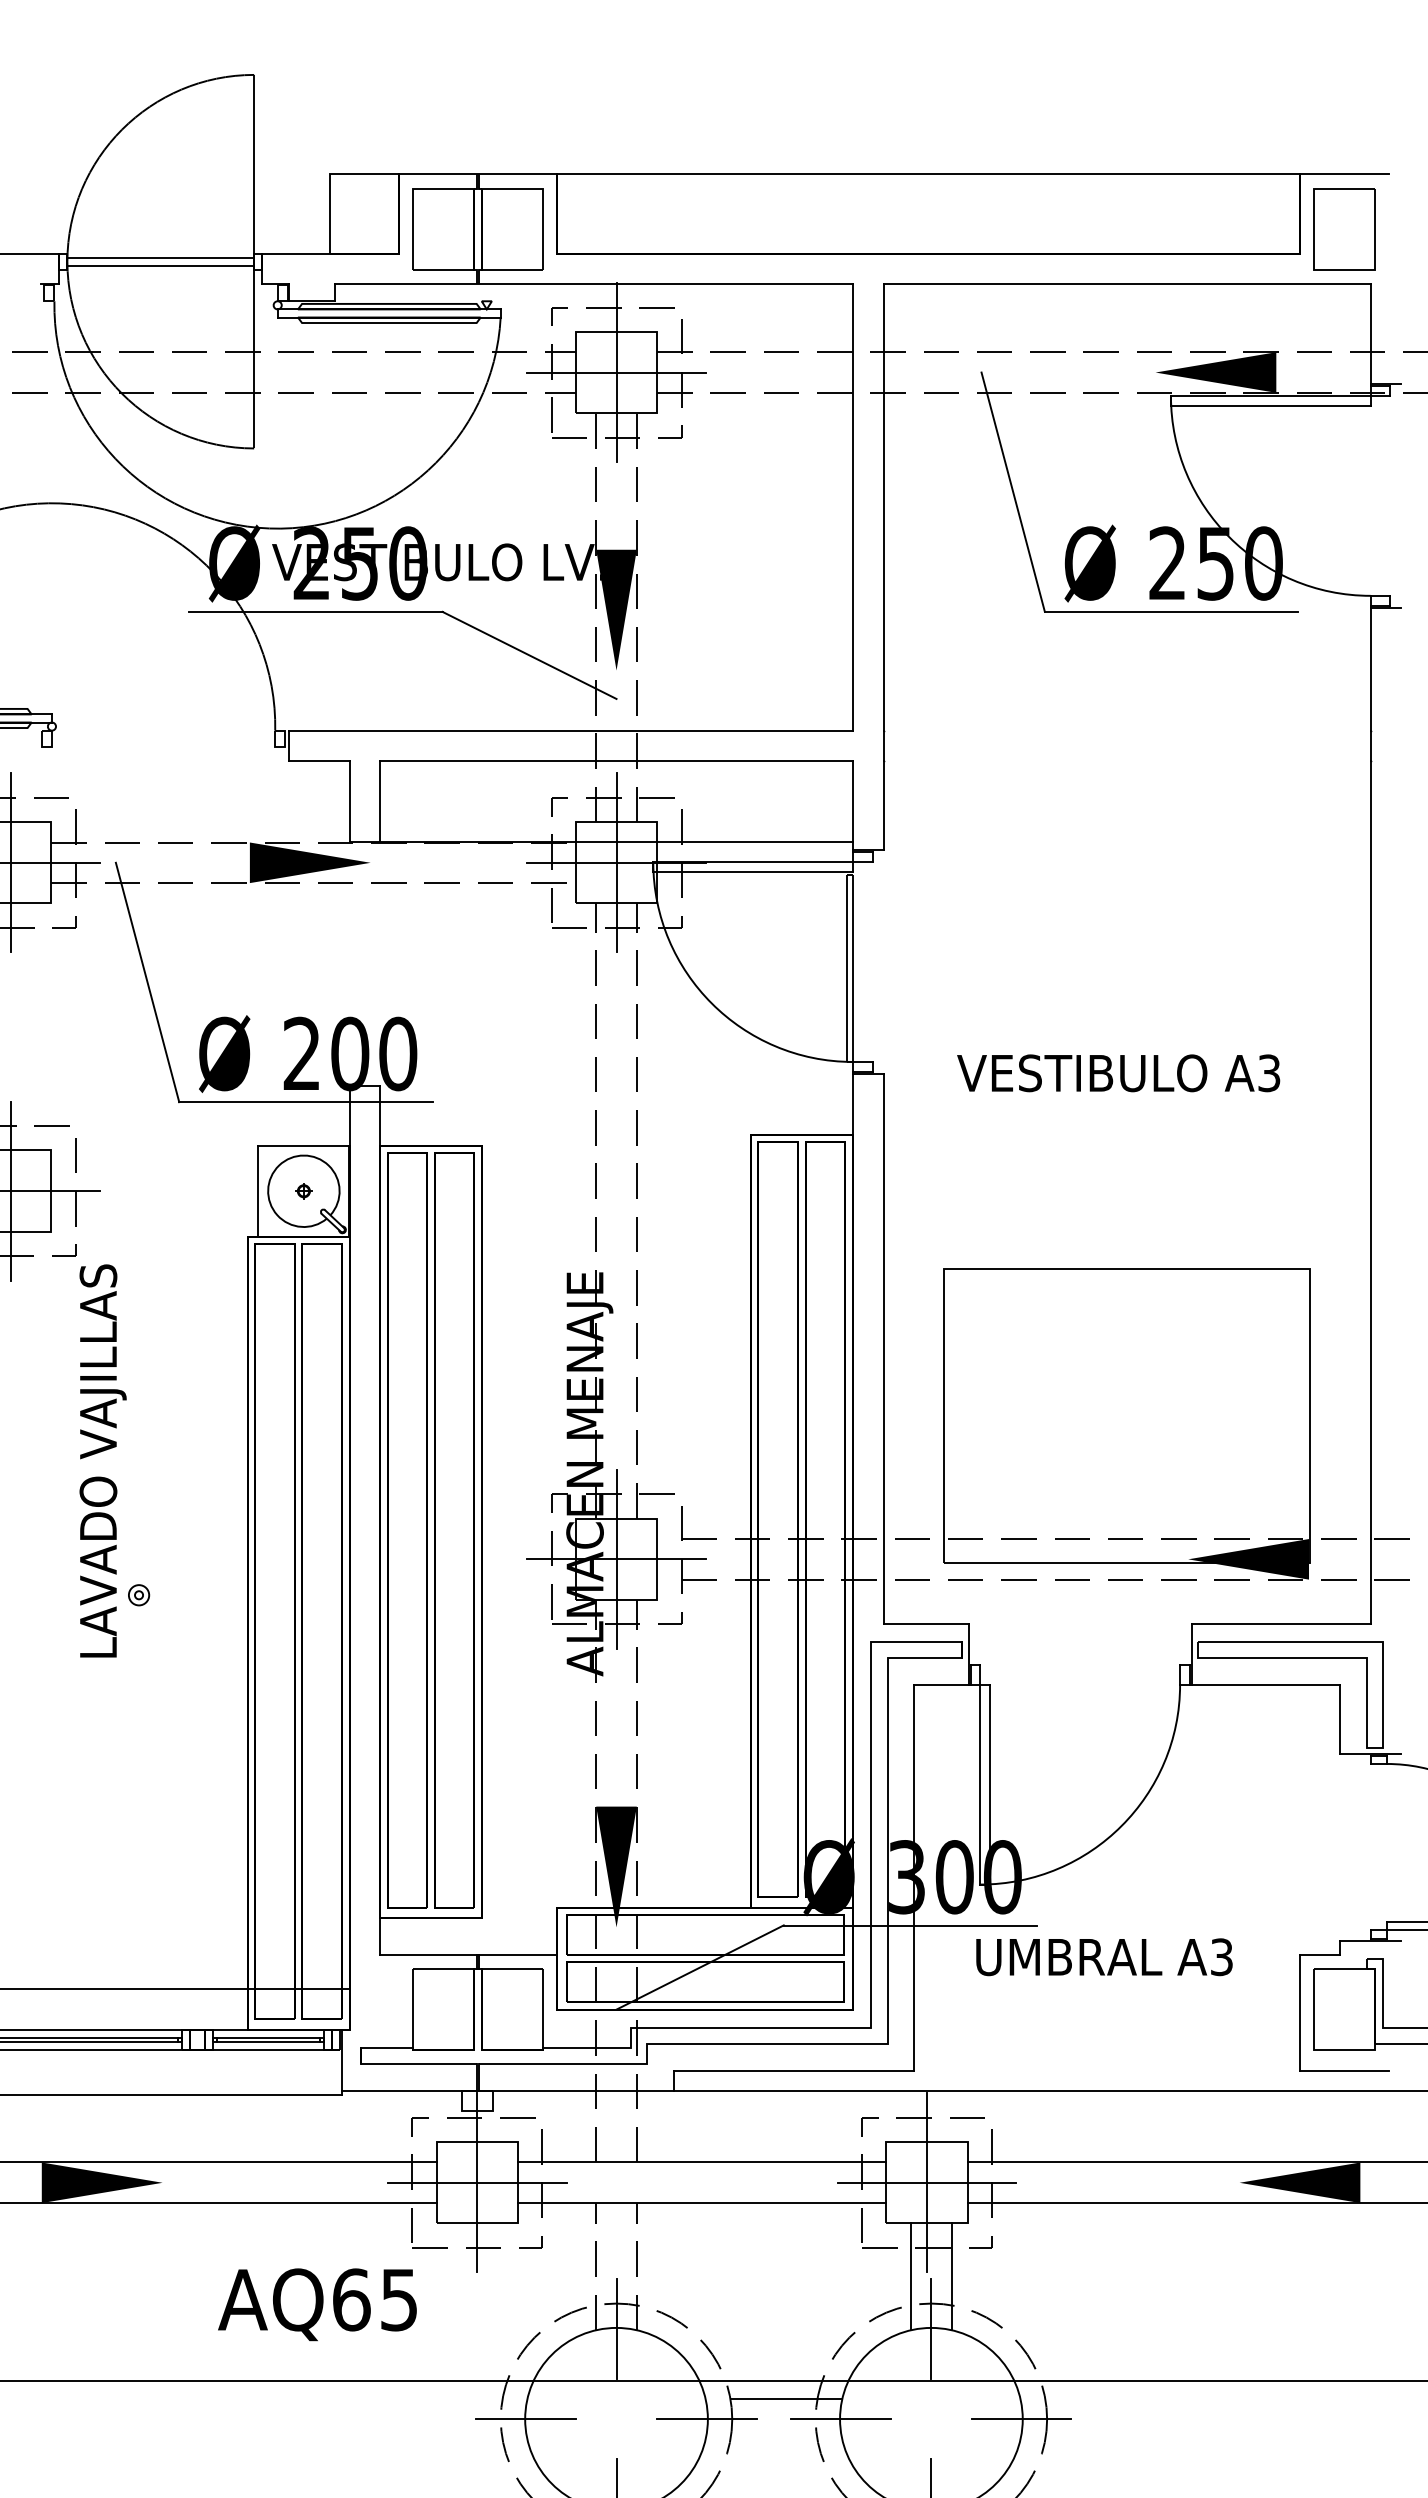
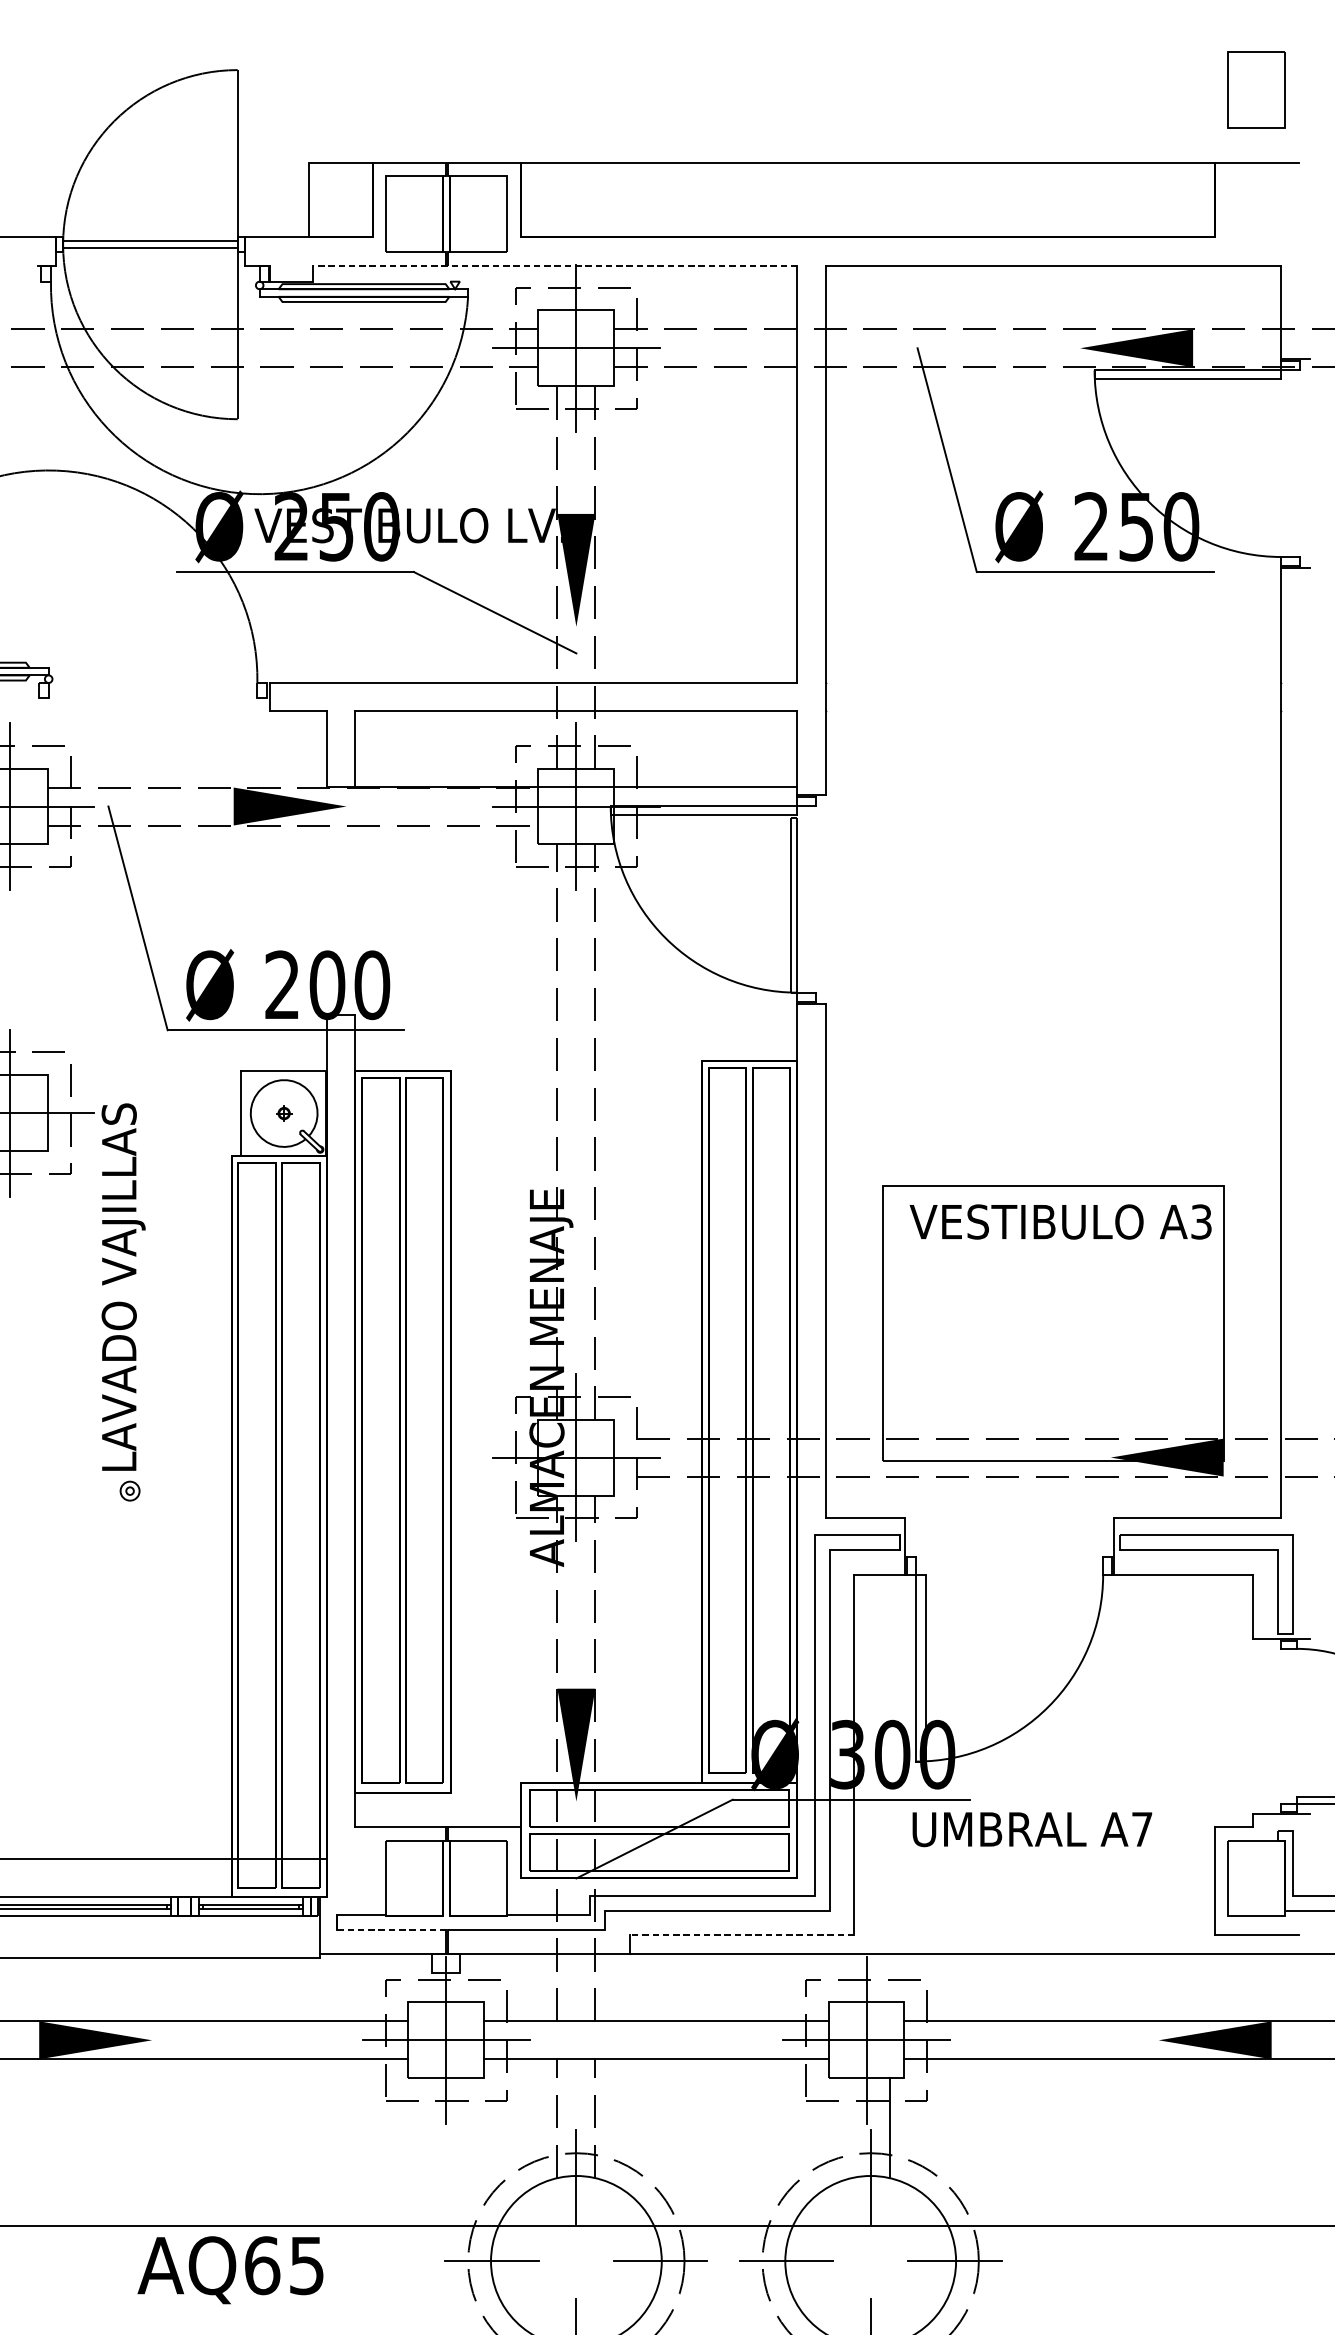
part: (1344, 229) -> (1256, 90), moved
line: (593, 284) -> (554, 265), solid -> dashed
text: (1118, 1073) -> (1060, 1222), moved
text: (102, 1460) -> (123, 1286), moved
text: (1221, 1957) -> (1141, 1829), A3 -> A7
line: (418, 2064) -> (391, 1929), solid -> dashed
line: (793, 2070) -> (741, 1935), solid -> dashed
line: (911, 2276) -> (852, 2127), removed
text: (317, 2304) -> (230, 2269), moved
line: (786, 2398) -> (735, 2241), removed

